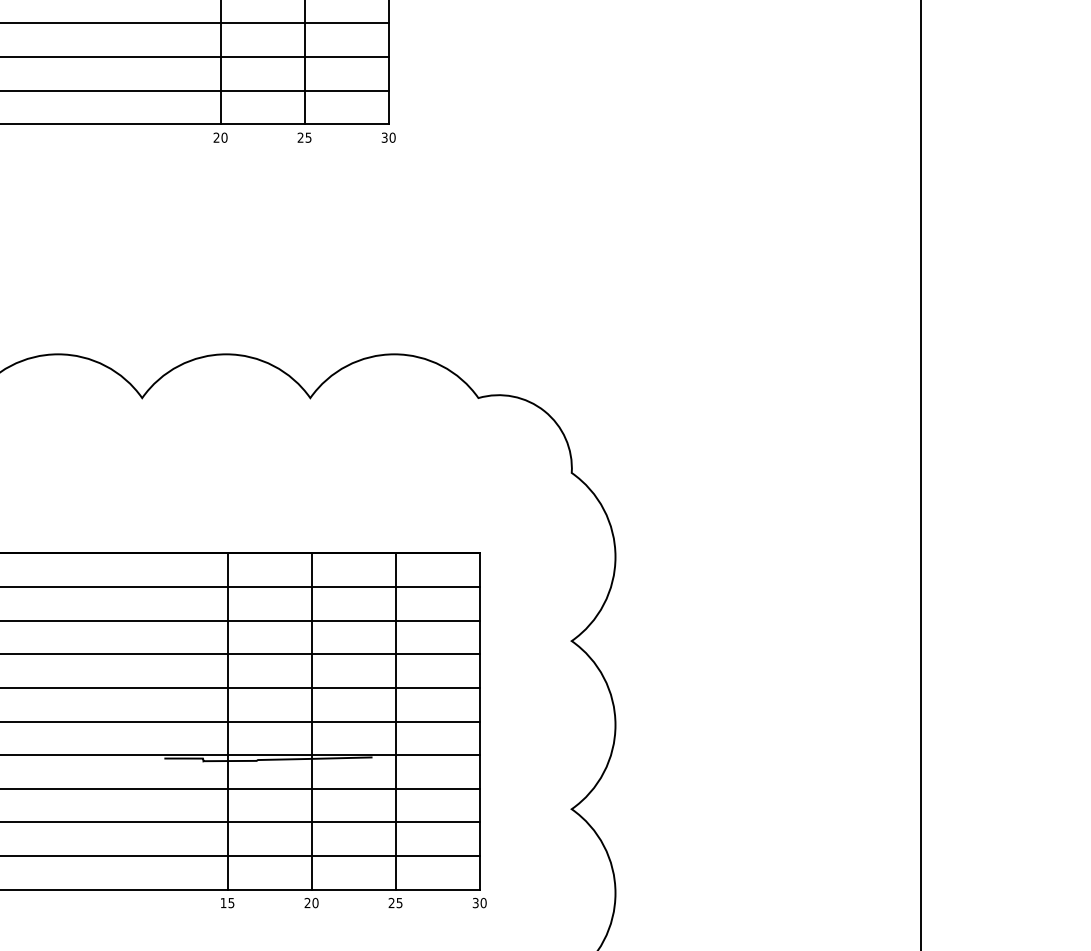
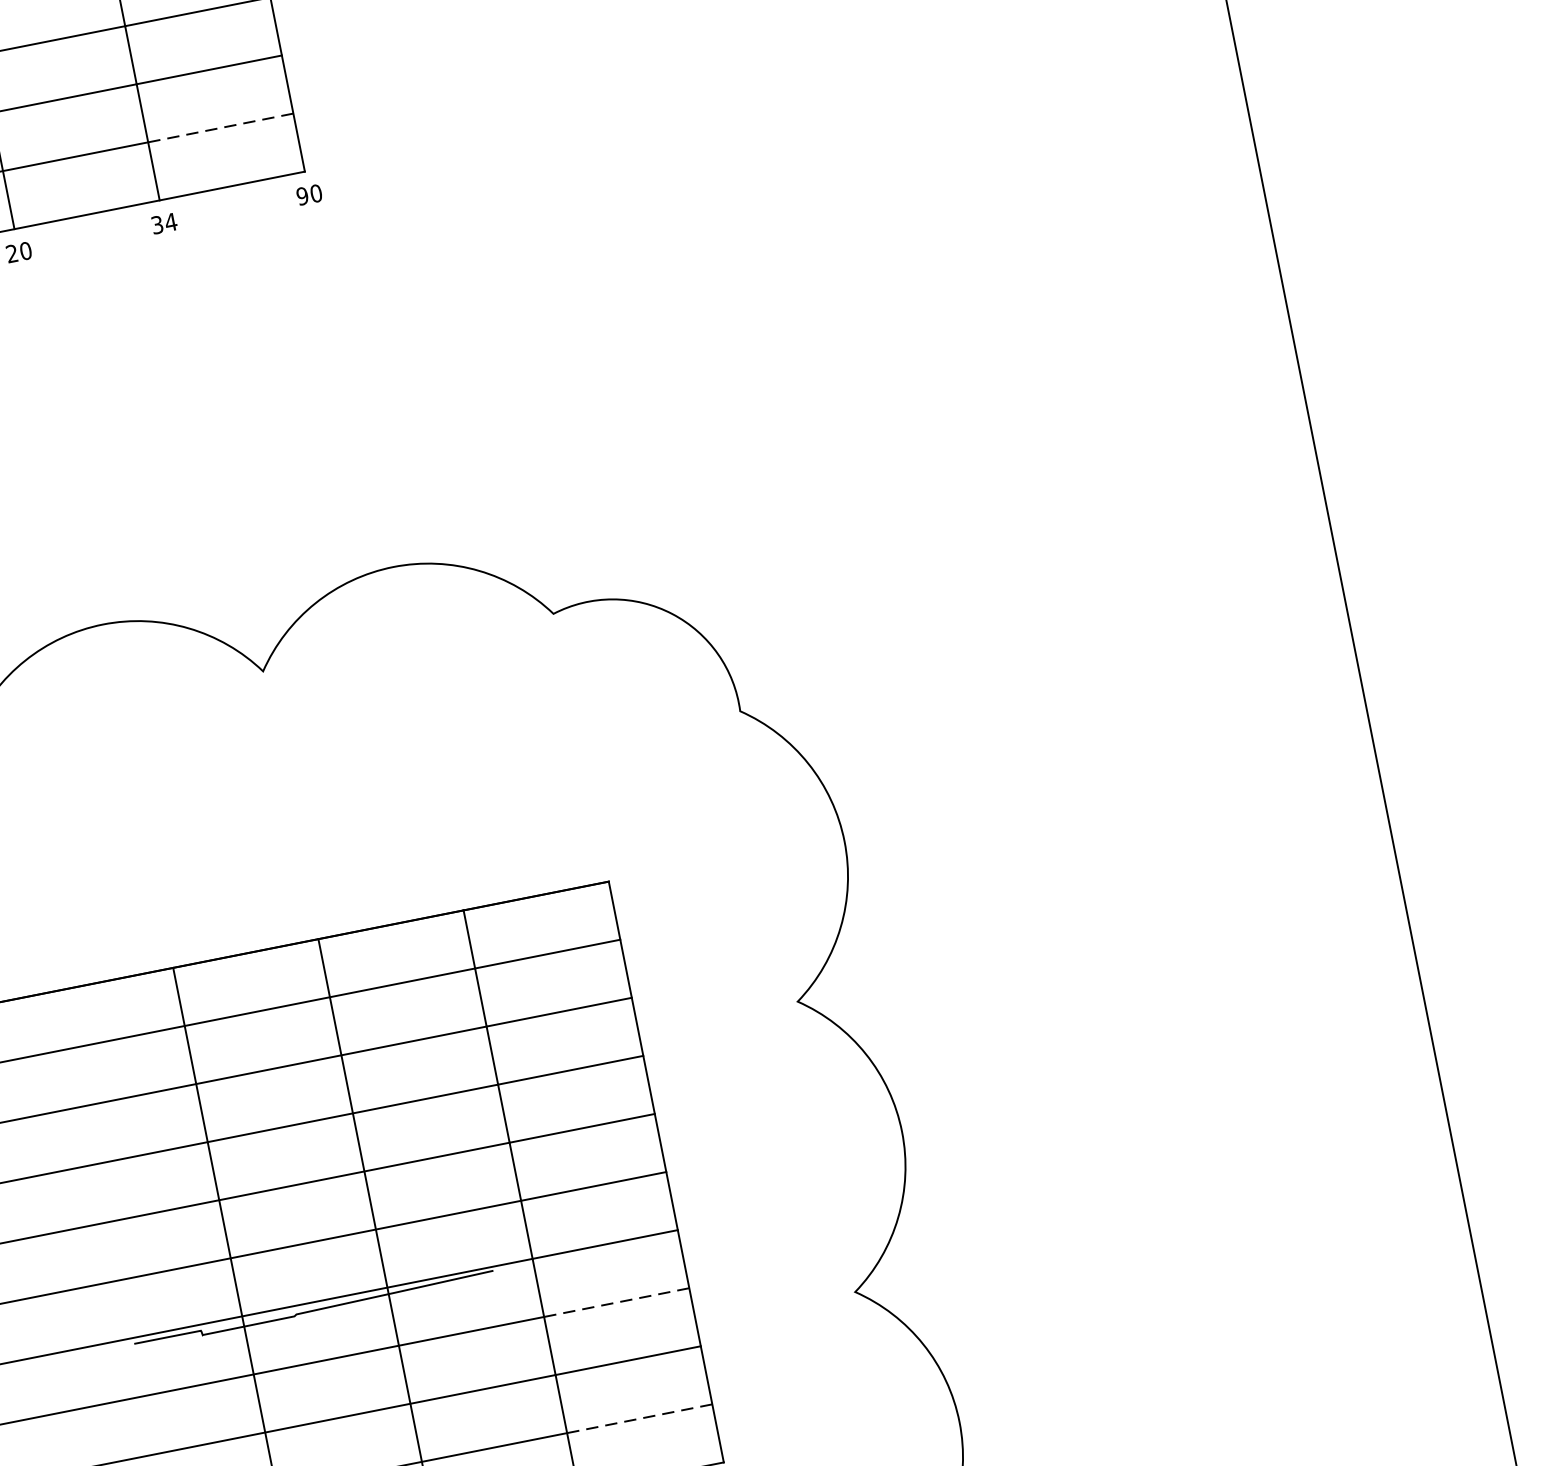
line: (346, 90) -> (220, 127), solid -> dashed
text: (304, 137) -> (163, 223), 25 -> 34
text: (384, 137) -> (302, 195), 30 -> 90
line: (437, 788) -> (616, 1302), solid -> dashed
line: (437, 856) -> (639, 1419), solid -> dashed

